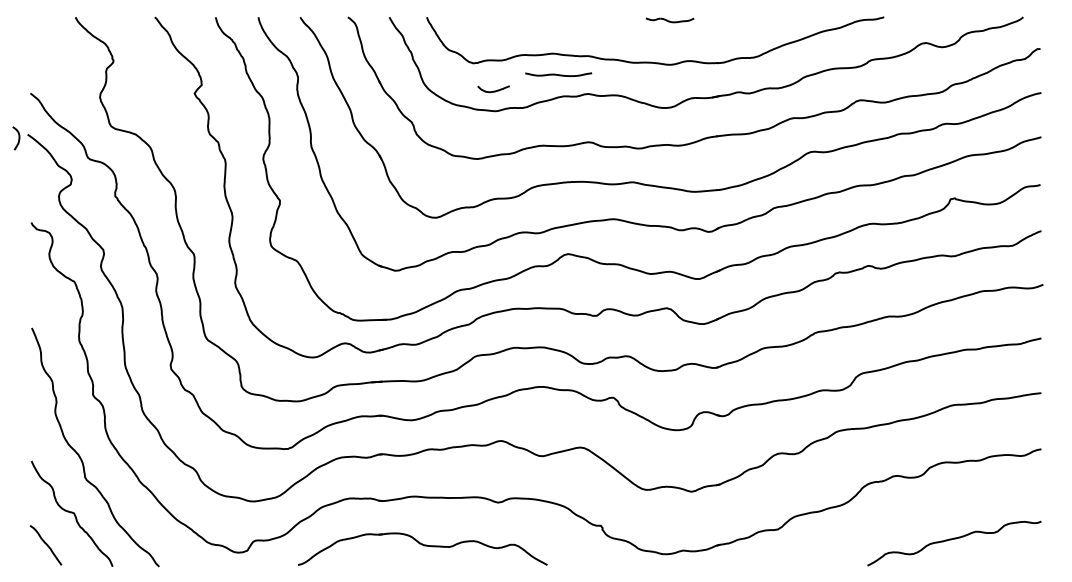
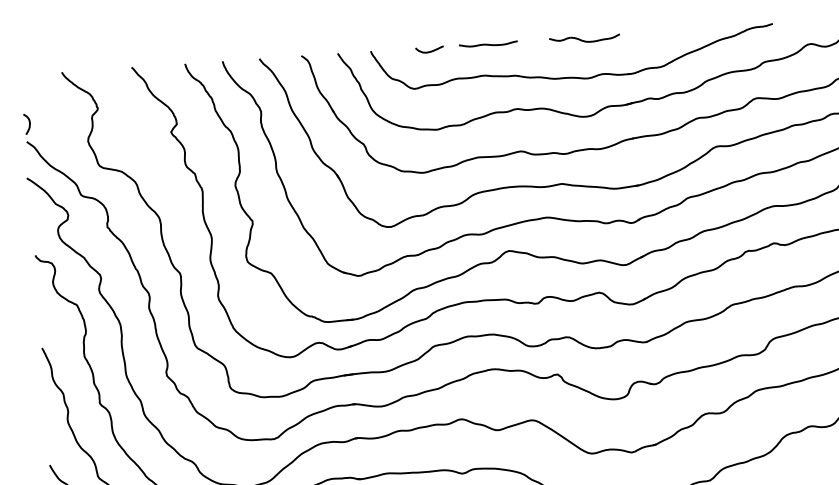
part: (669, 20) -> (584, 39), size x1.67
curve: (558, 74) -> (488, 44), moved
curve: (493, 90) -> (429, 50), moved
curve: (18, 138) -> (29, 124), moved

